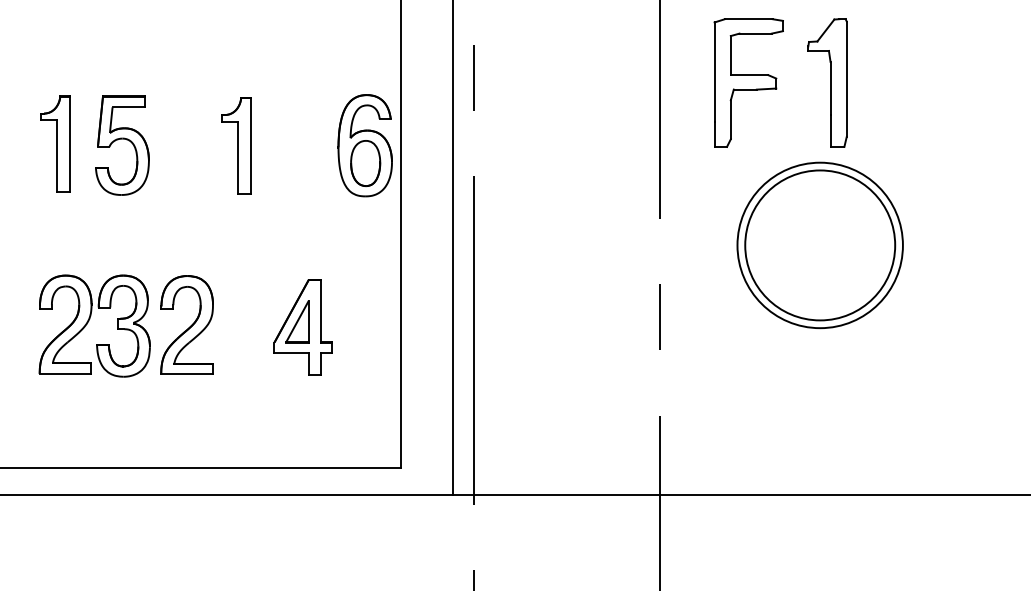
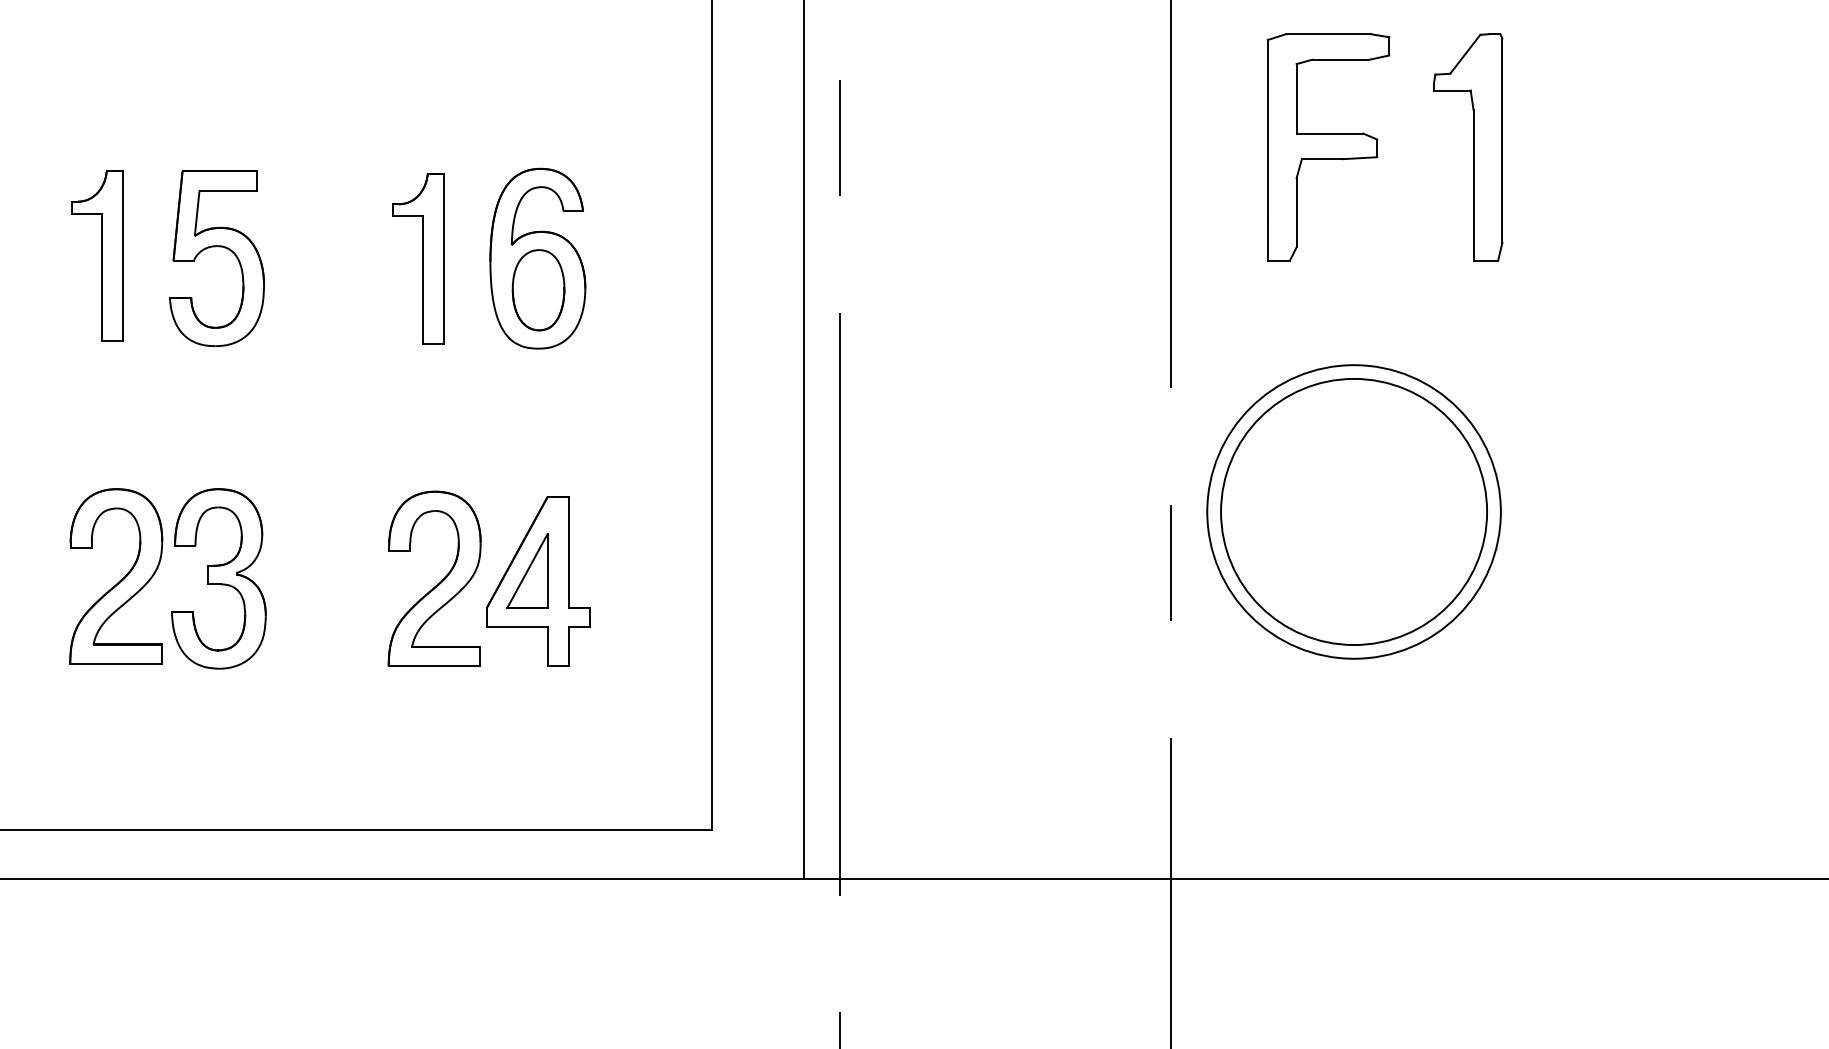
part: (364, 145) -> (536, 258), moved
part: (819, 245) -> (1352, 512), moved
part: (186, 324) -> (433, 577), moved

